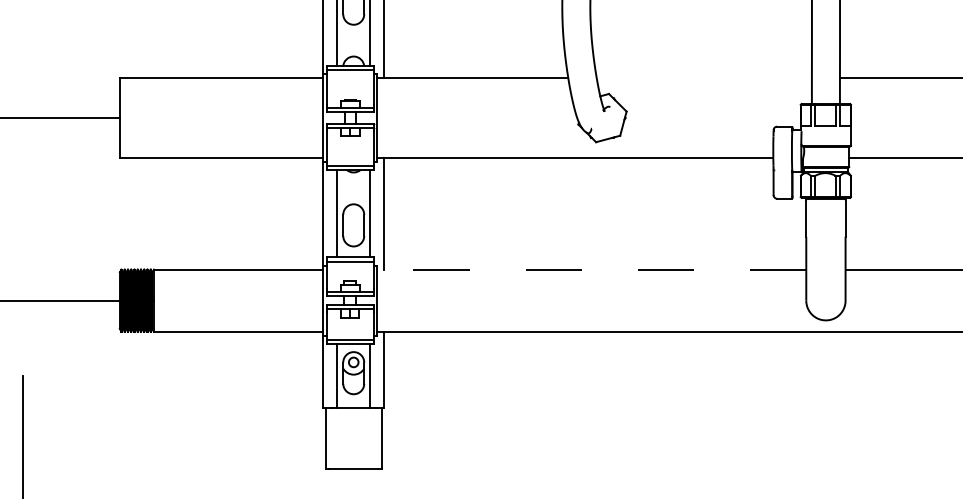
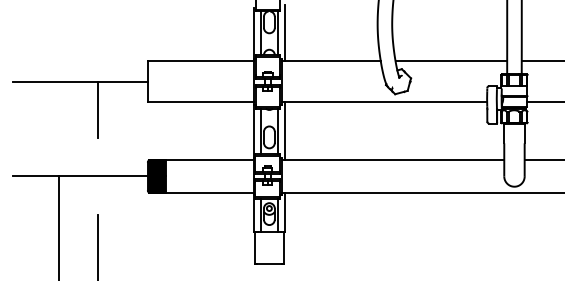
line: (704, 79) -> (451, 61), added
line: (22, 171) -> (97, 109), added
line: (590, 269) -> (392, 160), dashed -> solid

